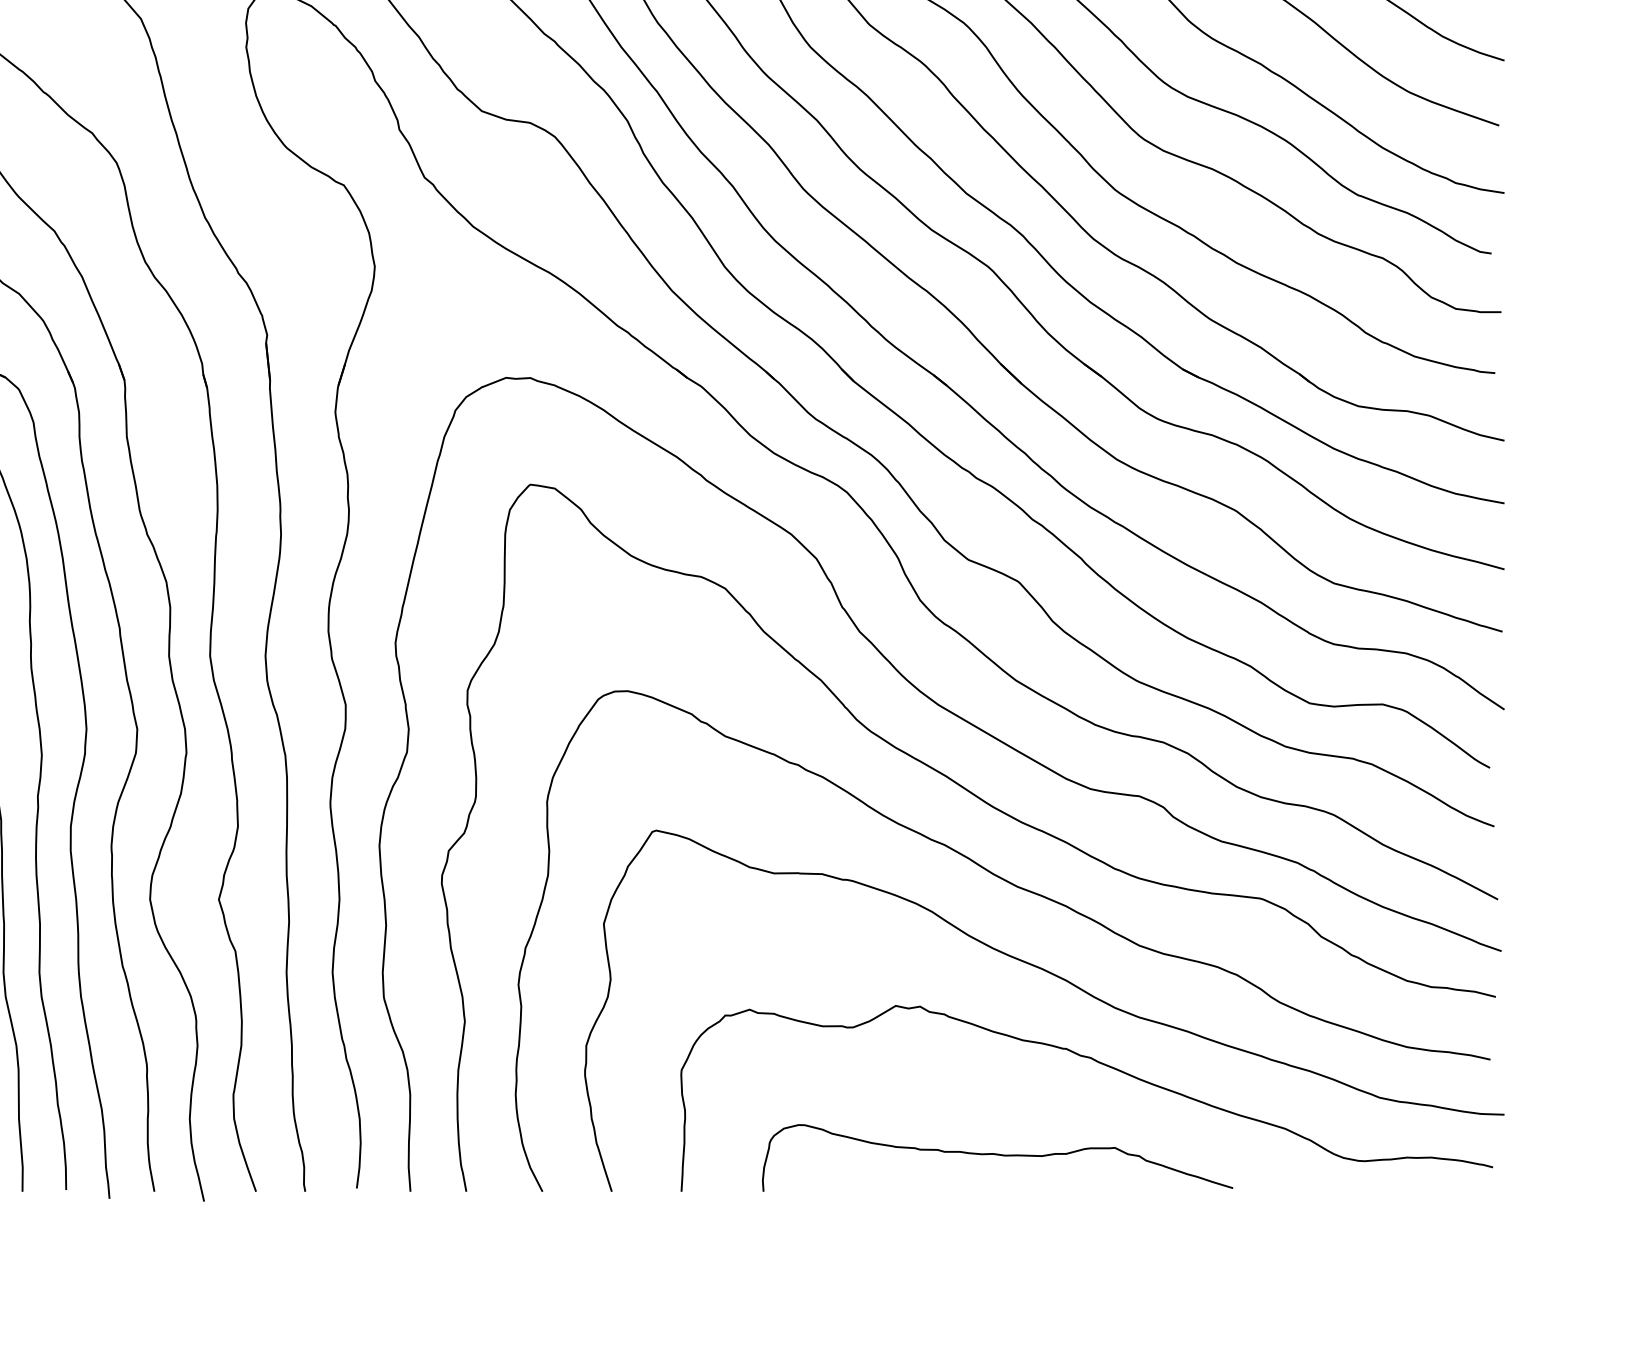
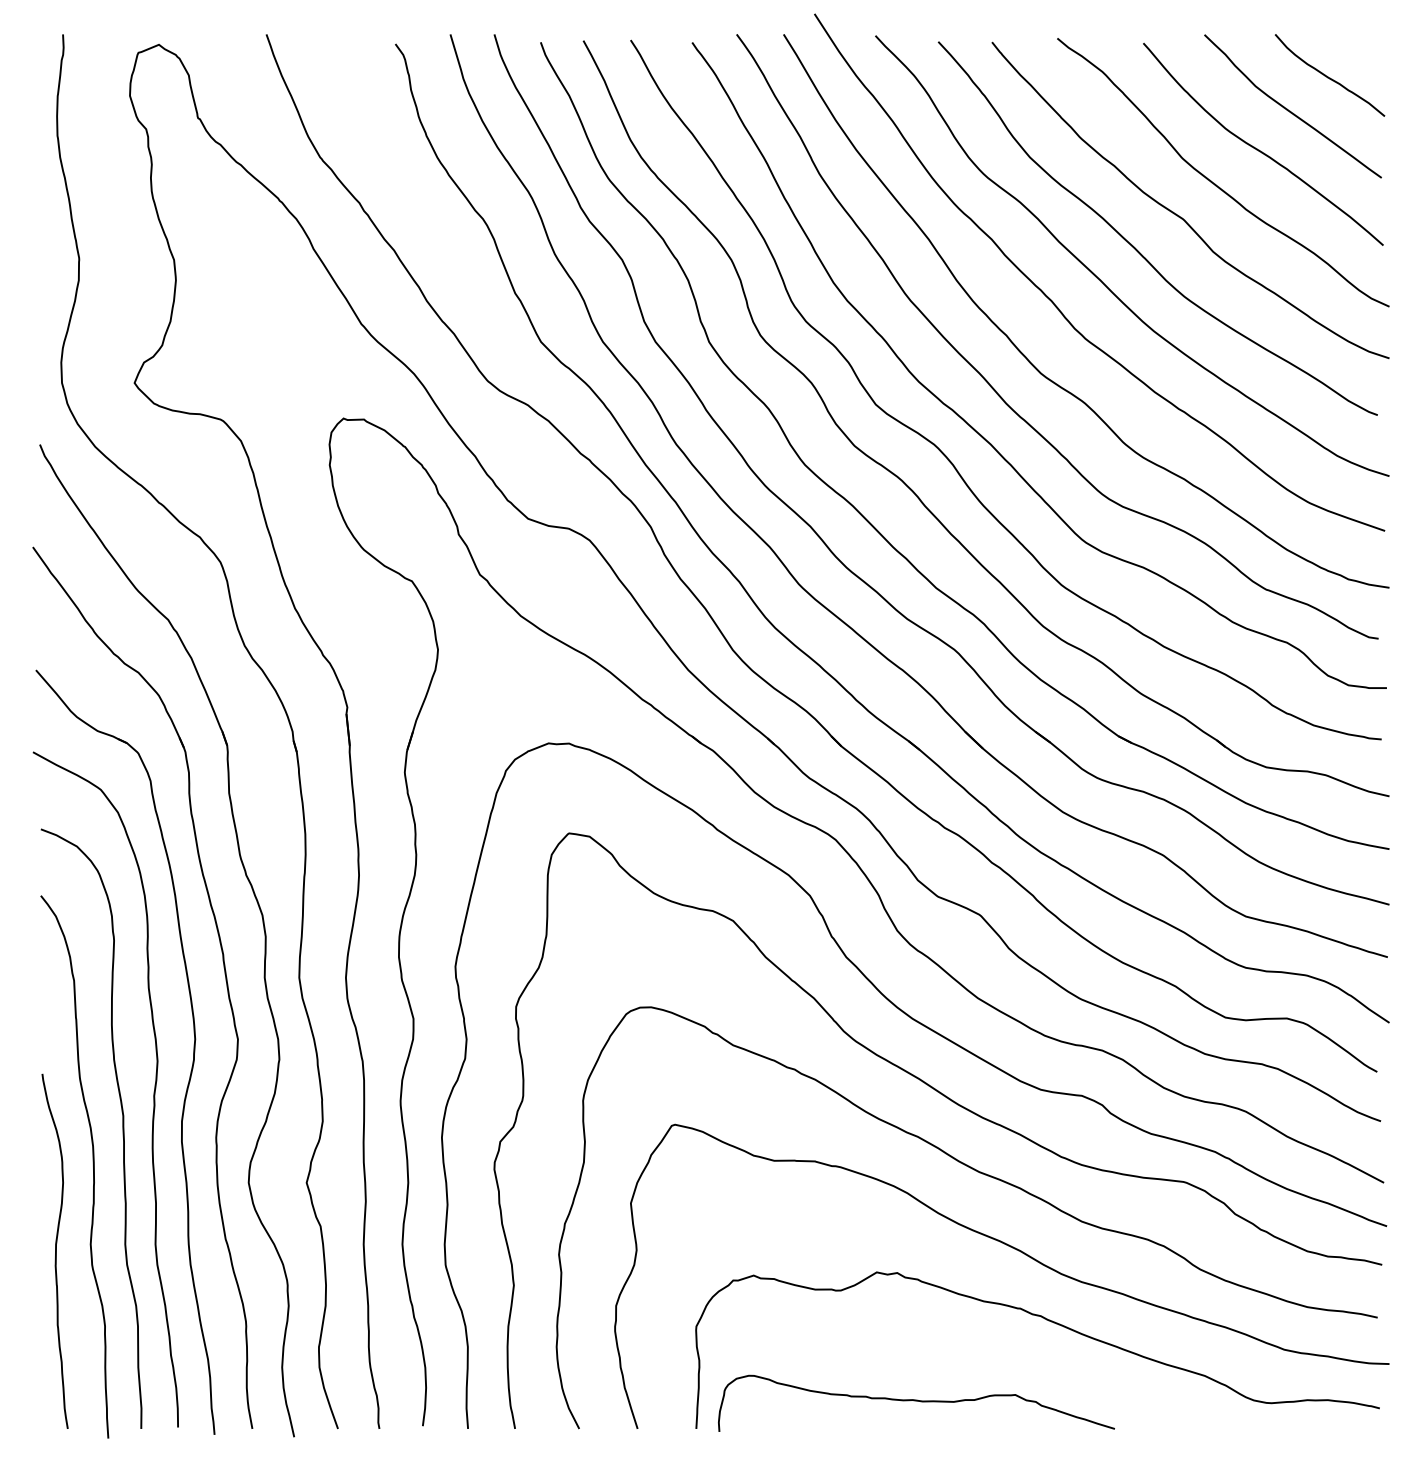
curve: (997, 1155) -> (916, 1401), moved

